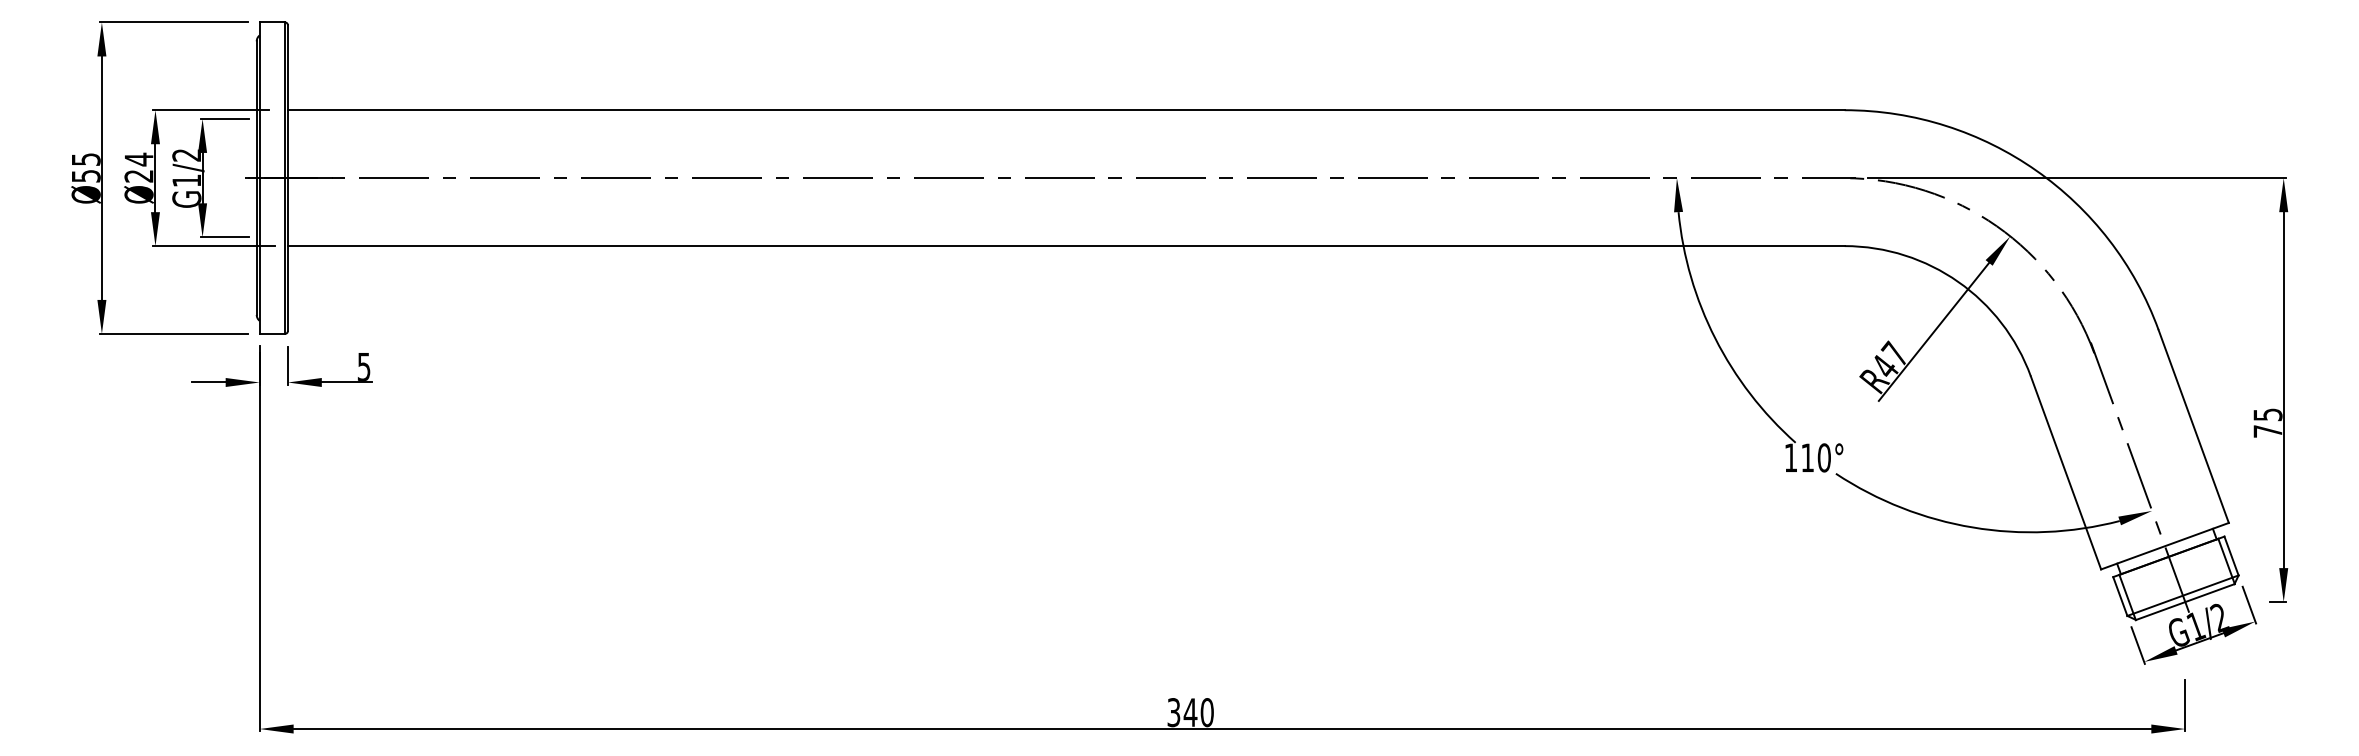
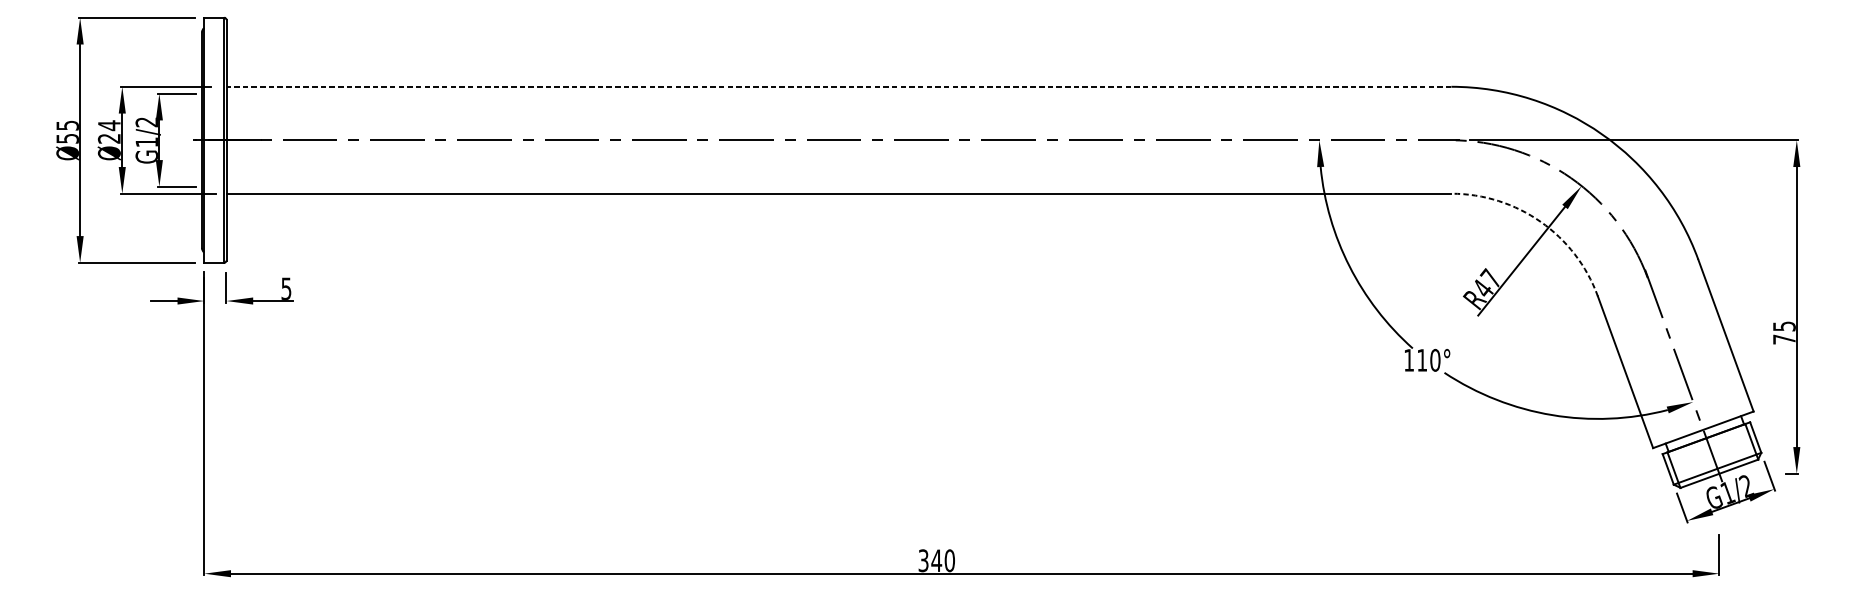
line: (1065, 110) -> (838, 87), solid -> dashed
arc: (1958, 281) -> (1540, 221), solid -> dashed

